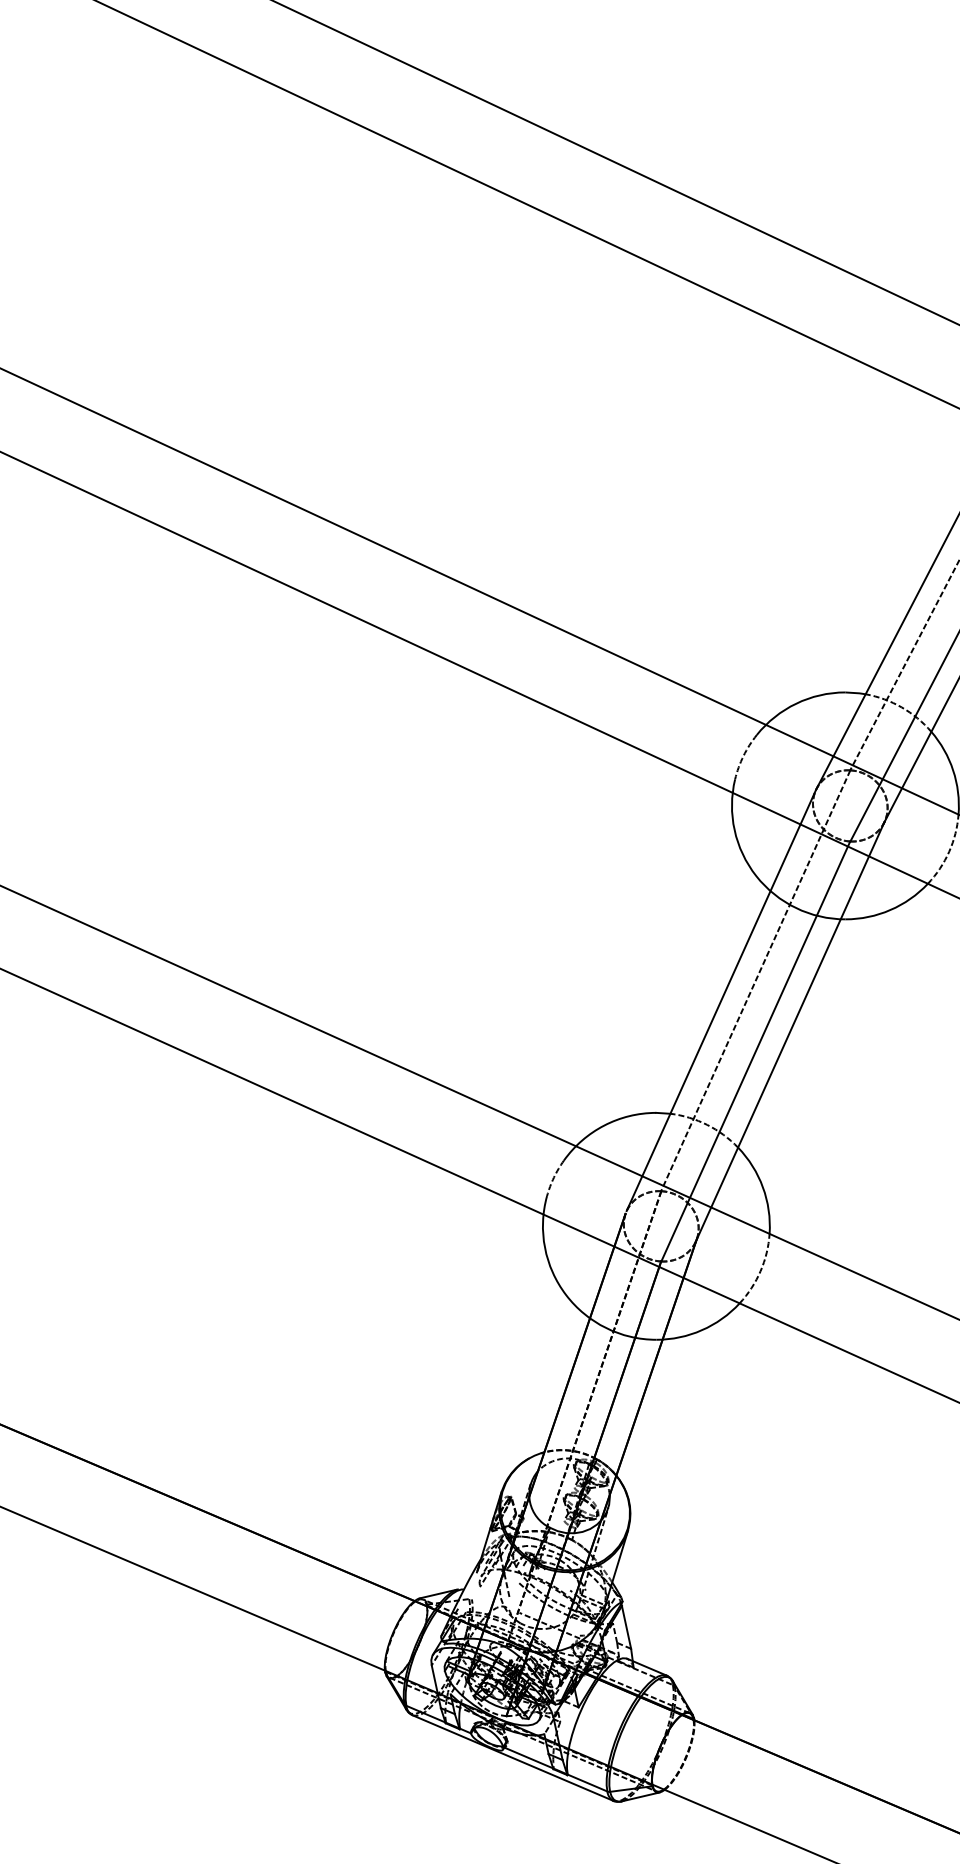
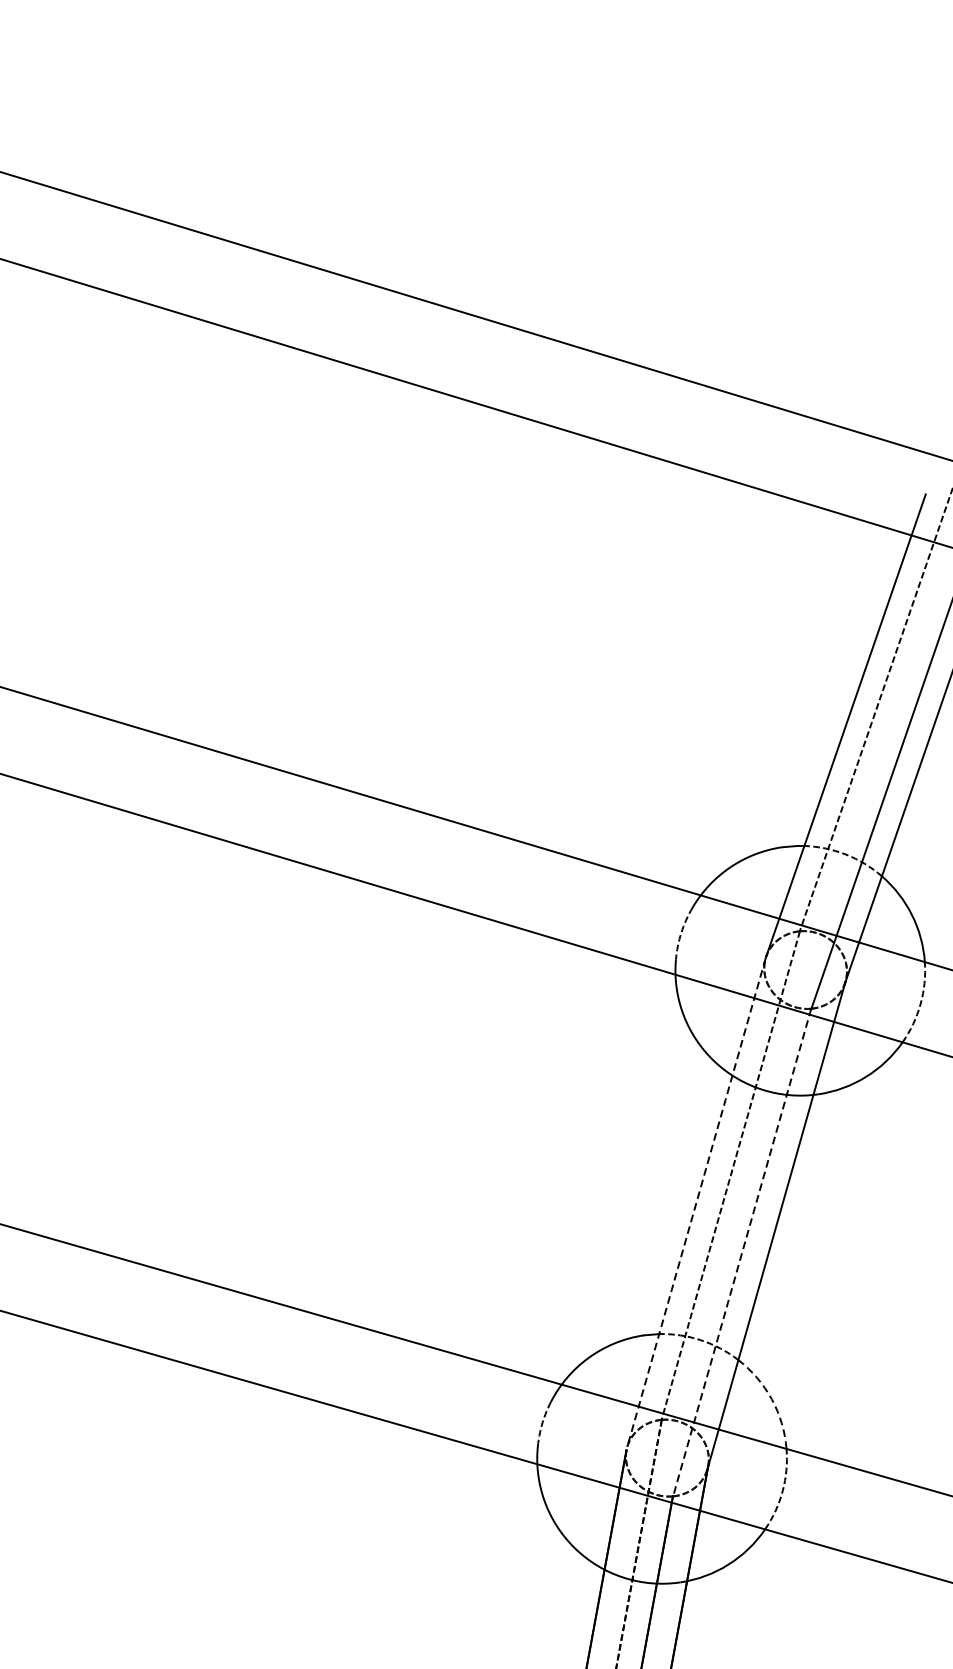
line: (721, 1000) -> (696, 1202), solid -> dashed
line: (755, 1051) -> (741, 1252), solid -> dashed
arc: (762, 1187) -> (771, 1399), solid -> dashed

